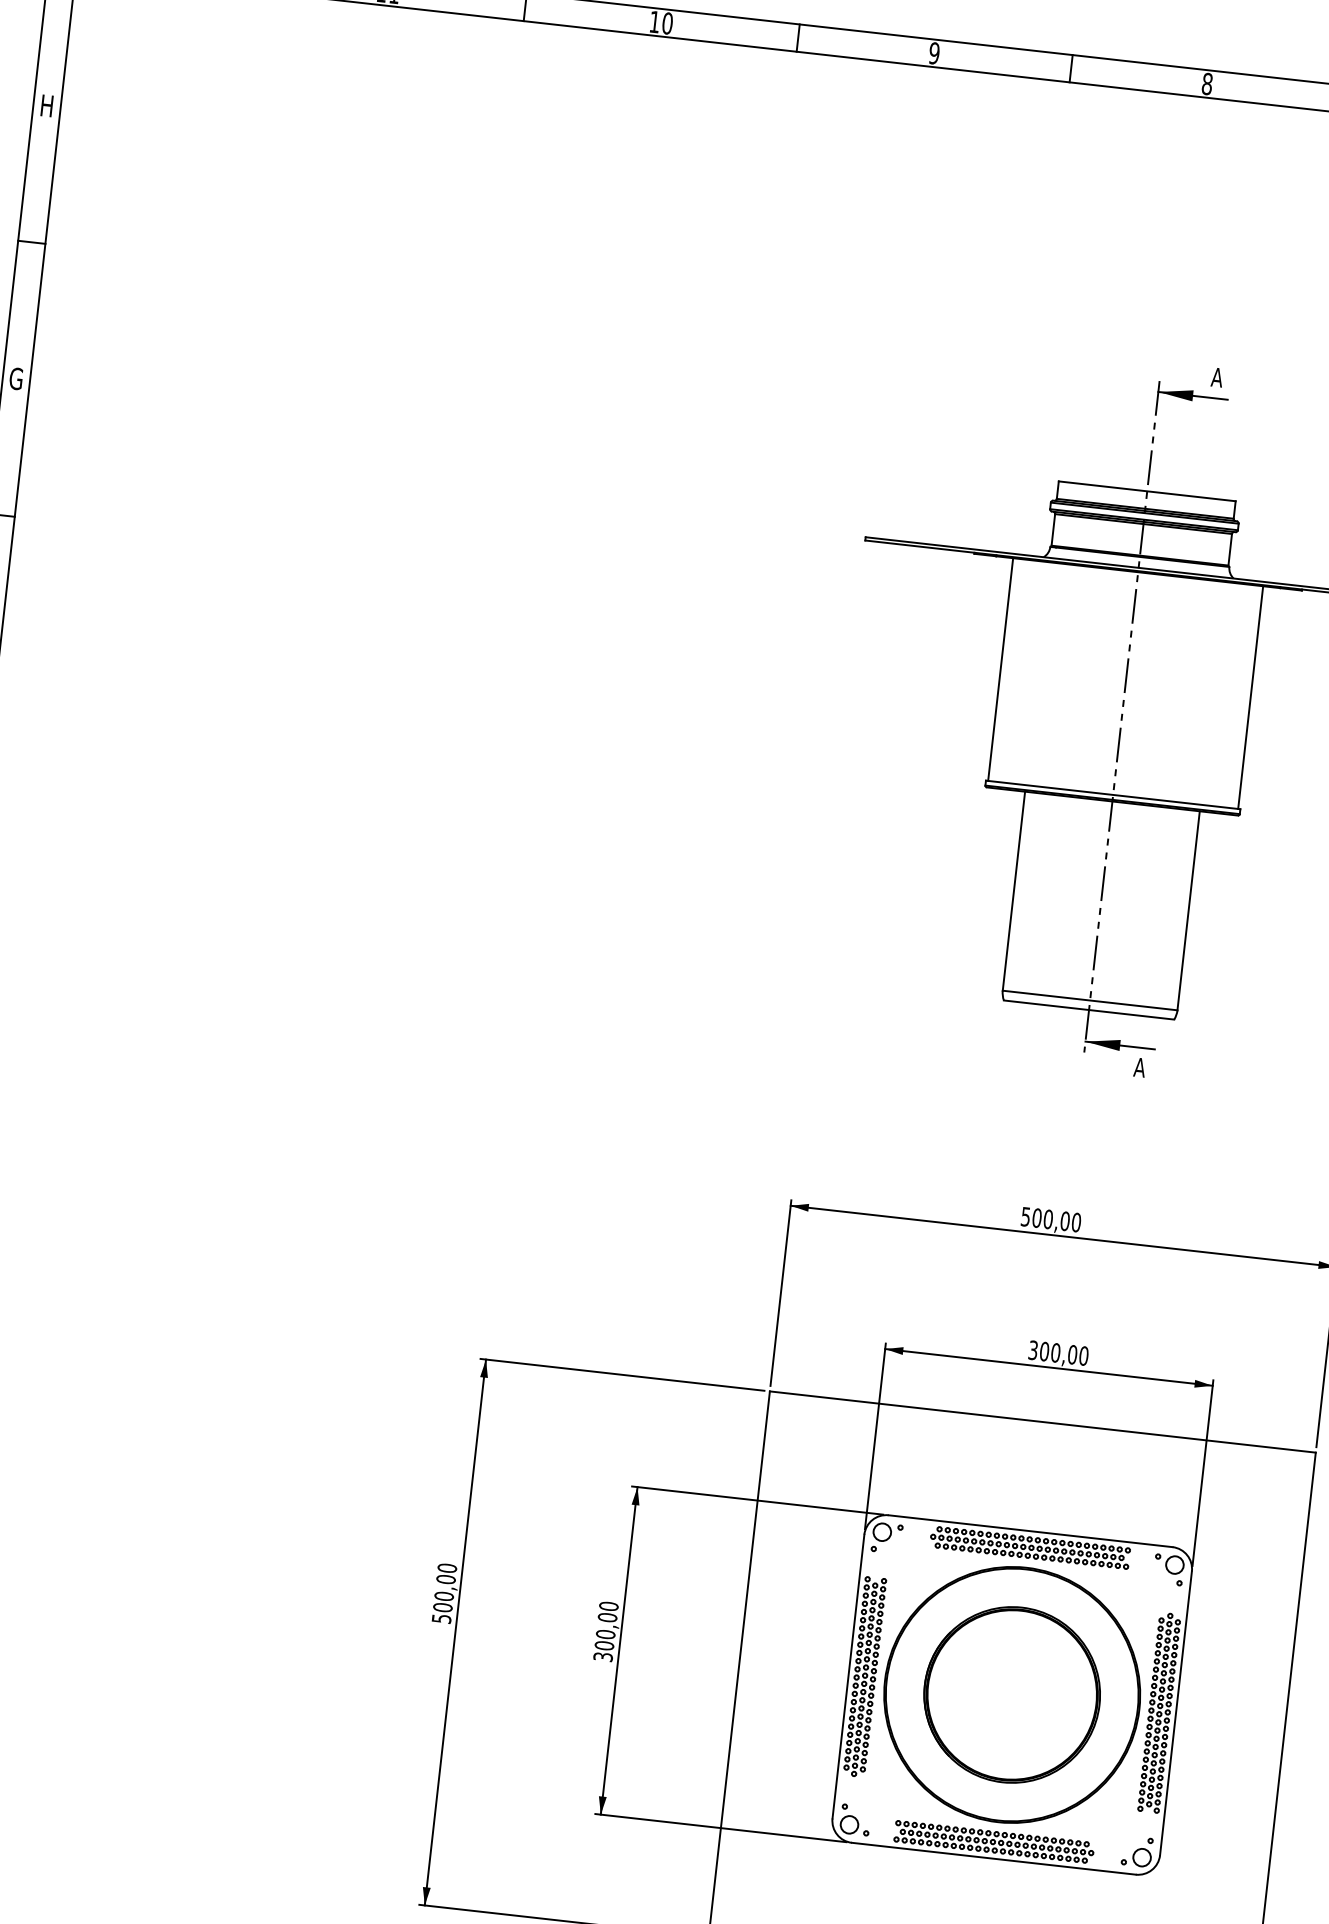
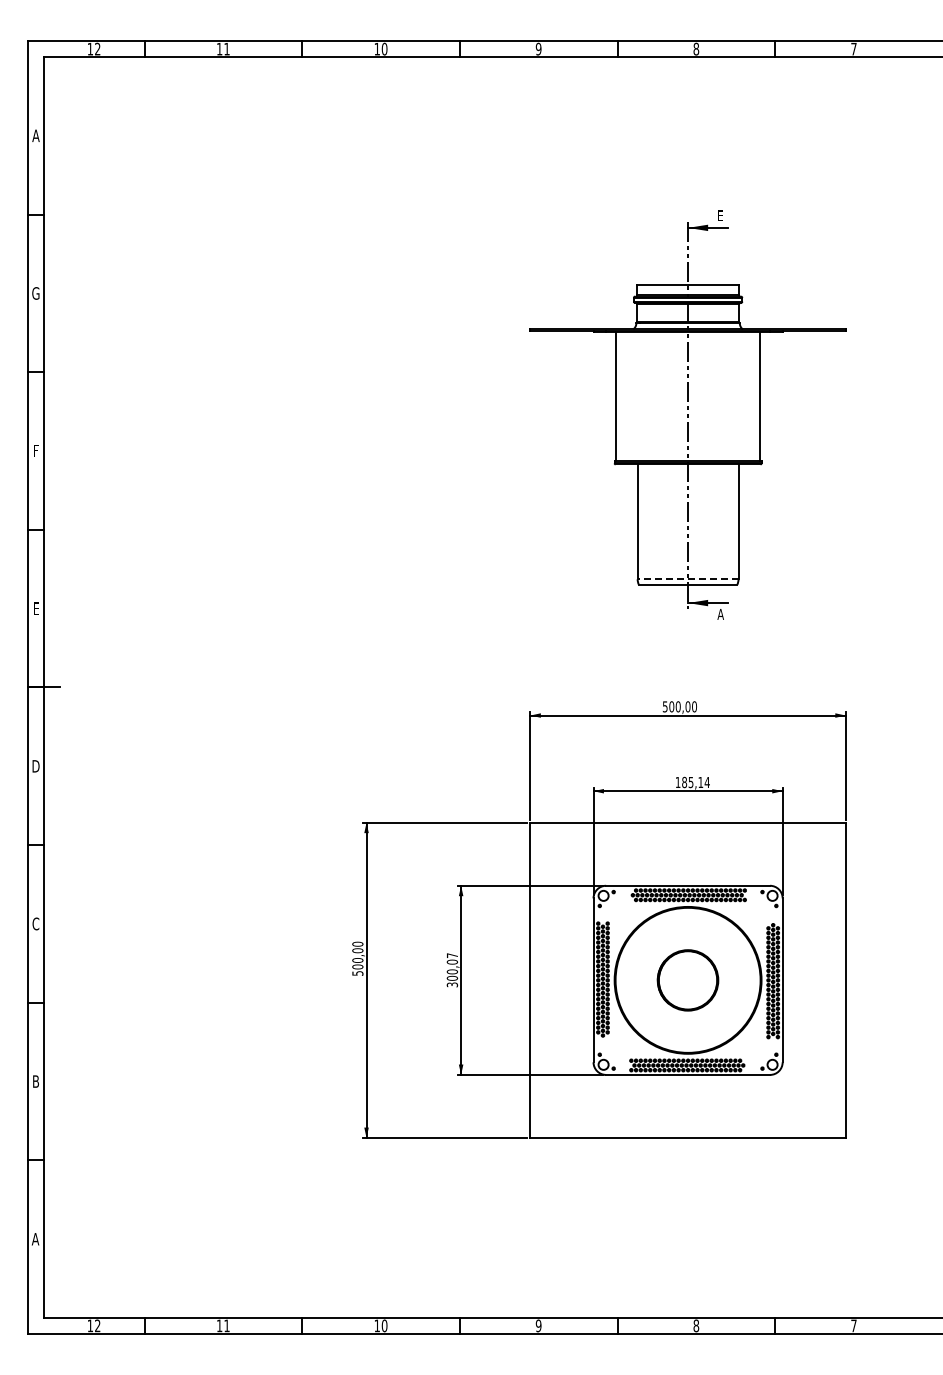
text: (46, 105) -> (35, 135), H -> A
text: (1216, 376) -> (720, 215), A -> E
line: (1089, 1000) -> (687, 579), solid -> dashed
text: (1058, 1353) -> (692, 782), 300,00 -> 185,14
text: (609, 1606) -> (452, 955), 300,00 -> 300,07
part: (1011, 1695) -> (687, 980), size x0.6

